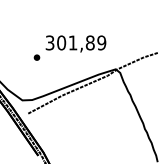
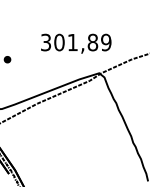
text: (75, 43) -> (75, 43), moved

